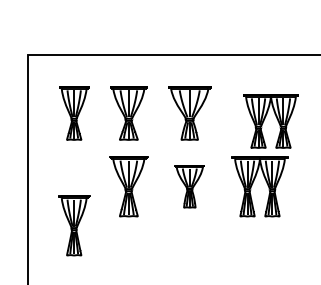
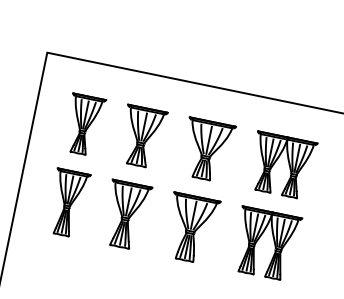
part: (270, 121) -> (281, 165), moved
part: (189, 186) -> (190, 228), size x1.43
part: (74, 225) -> (68, 203), moved

